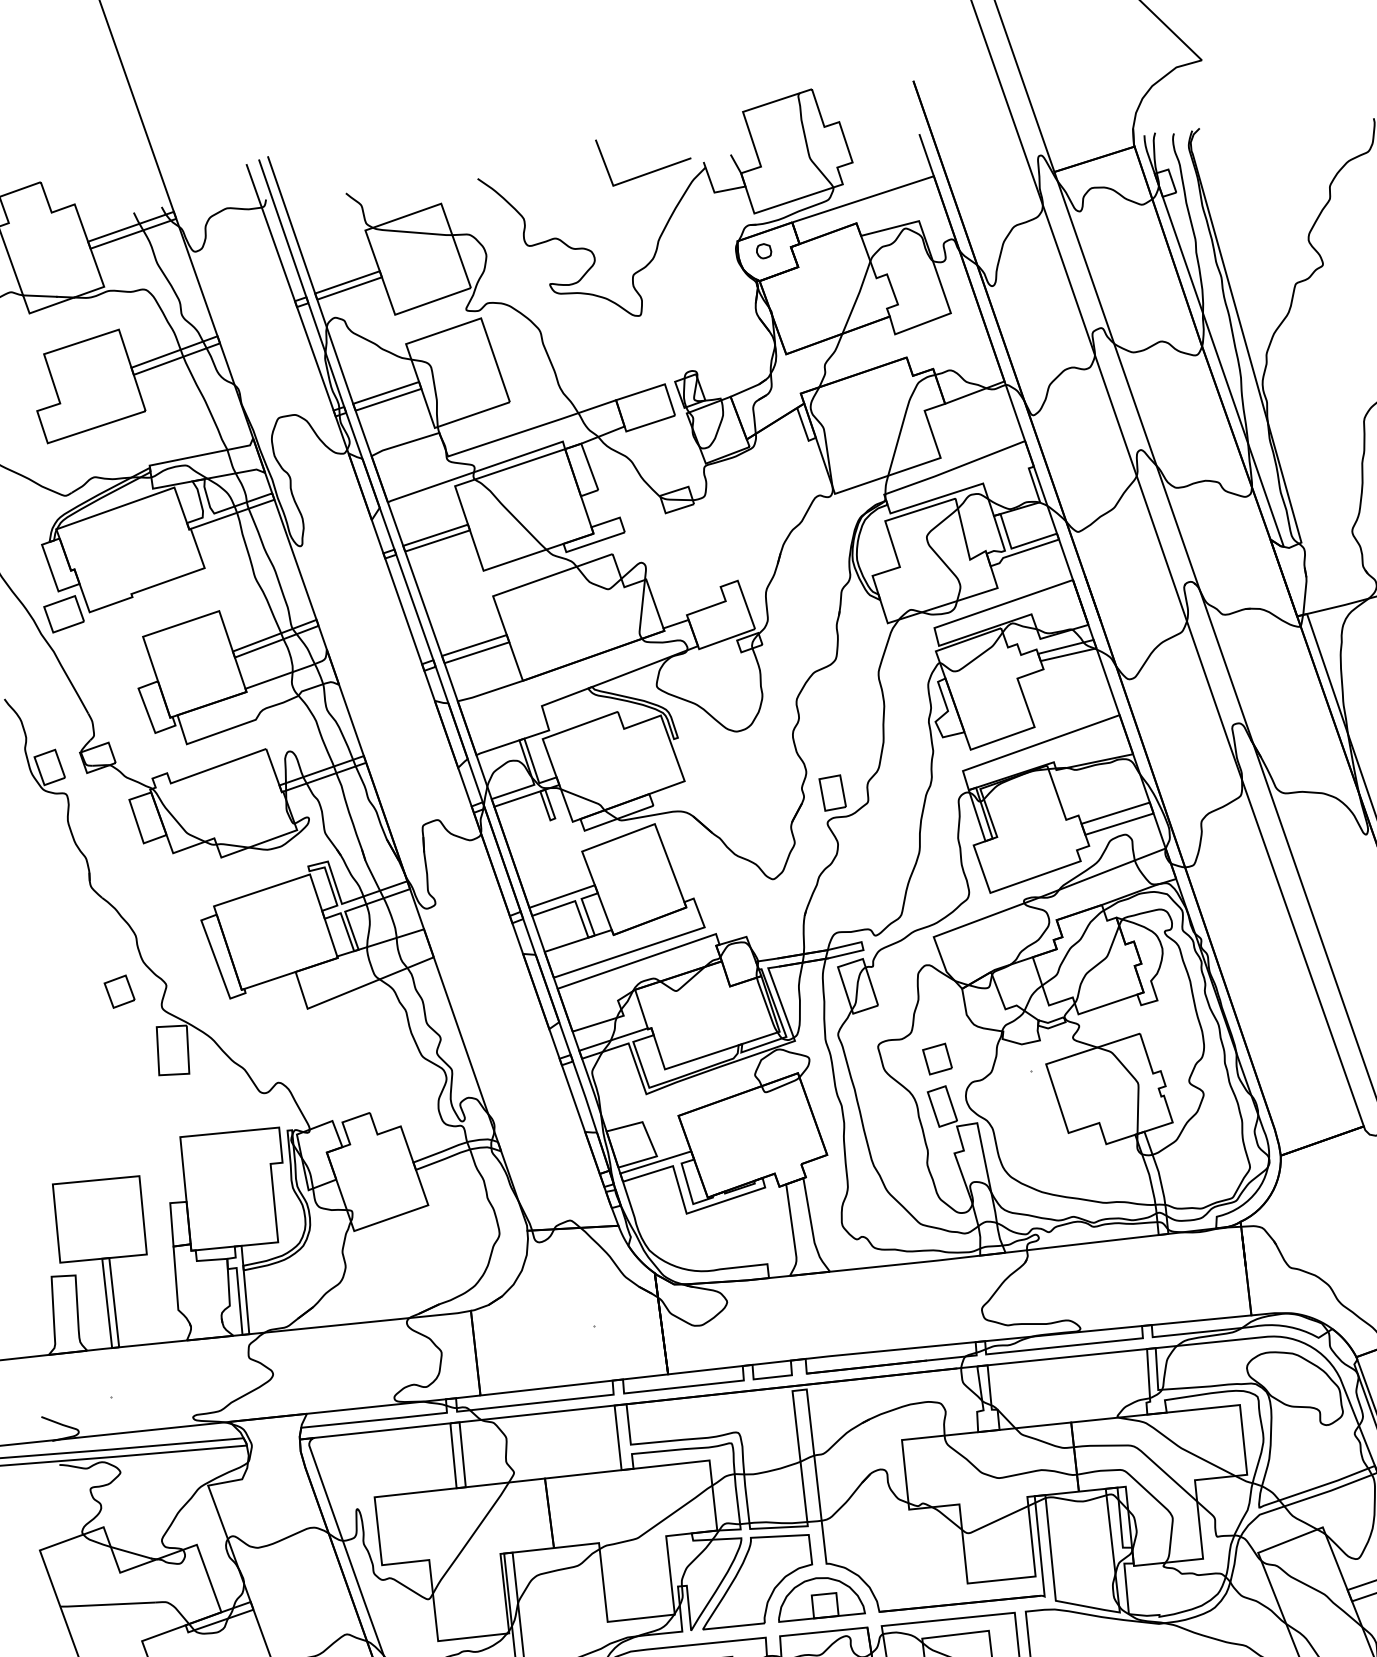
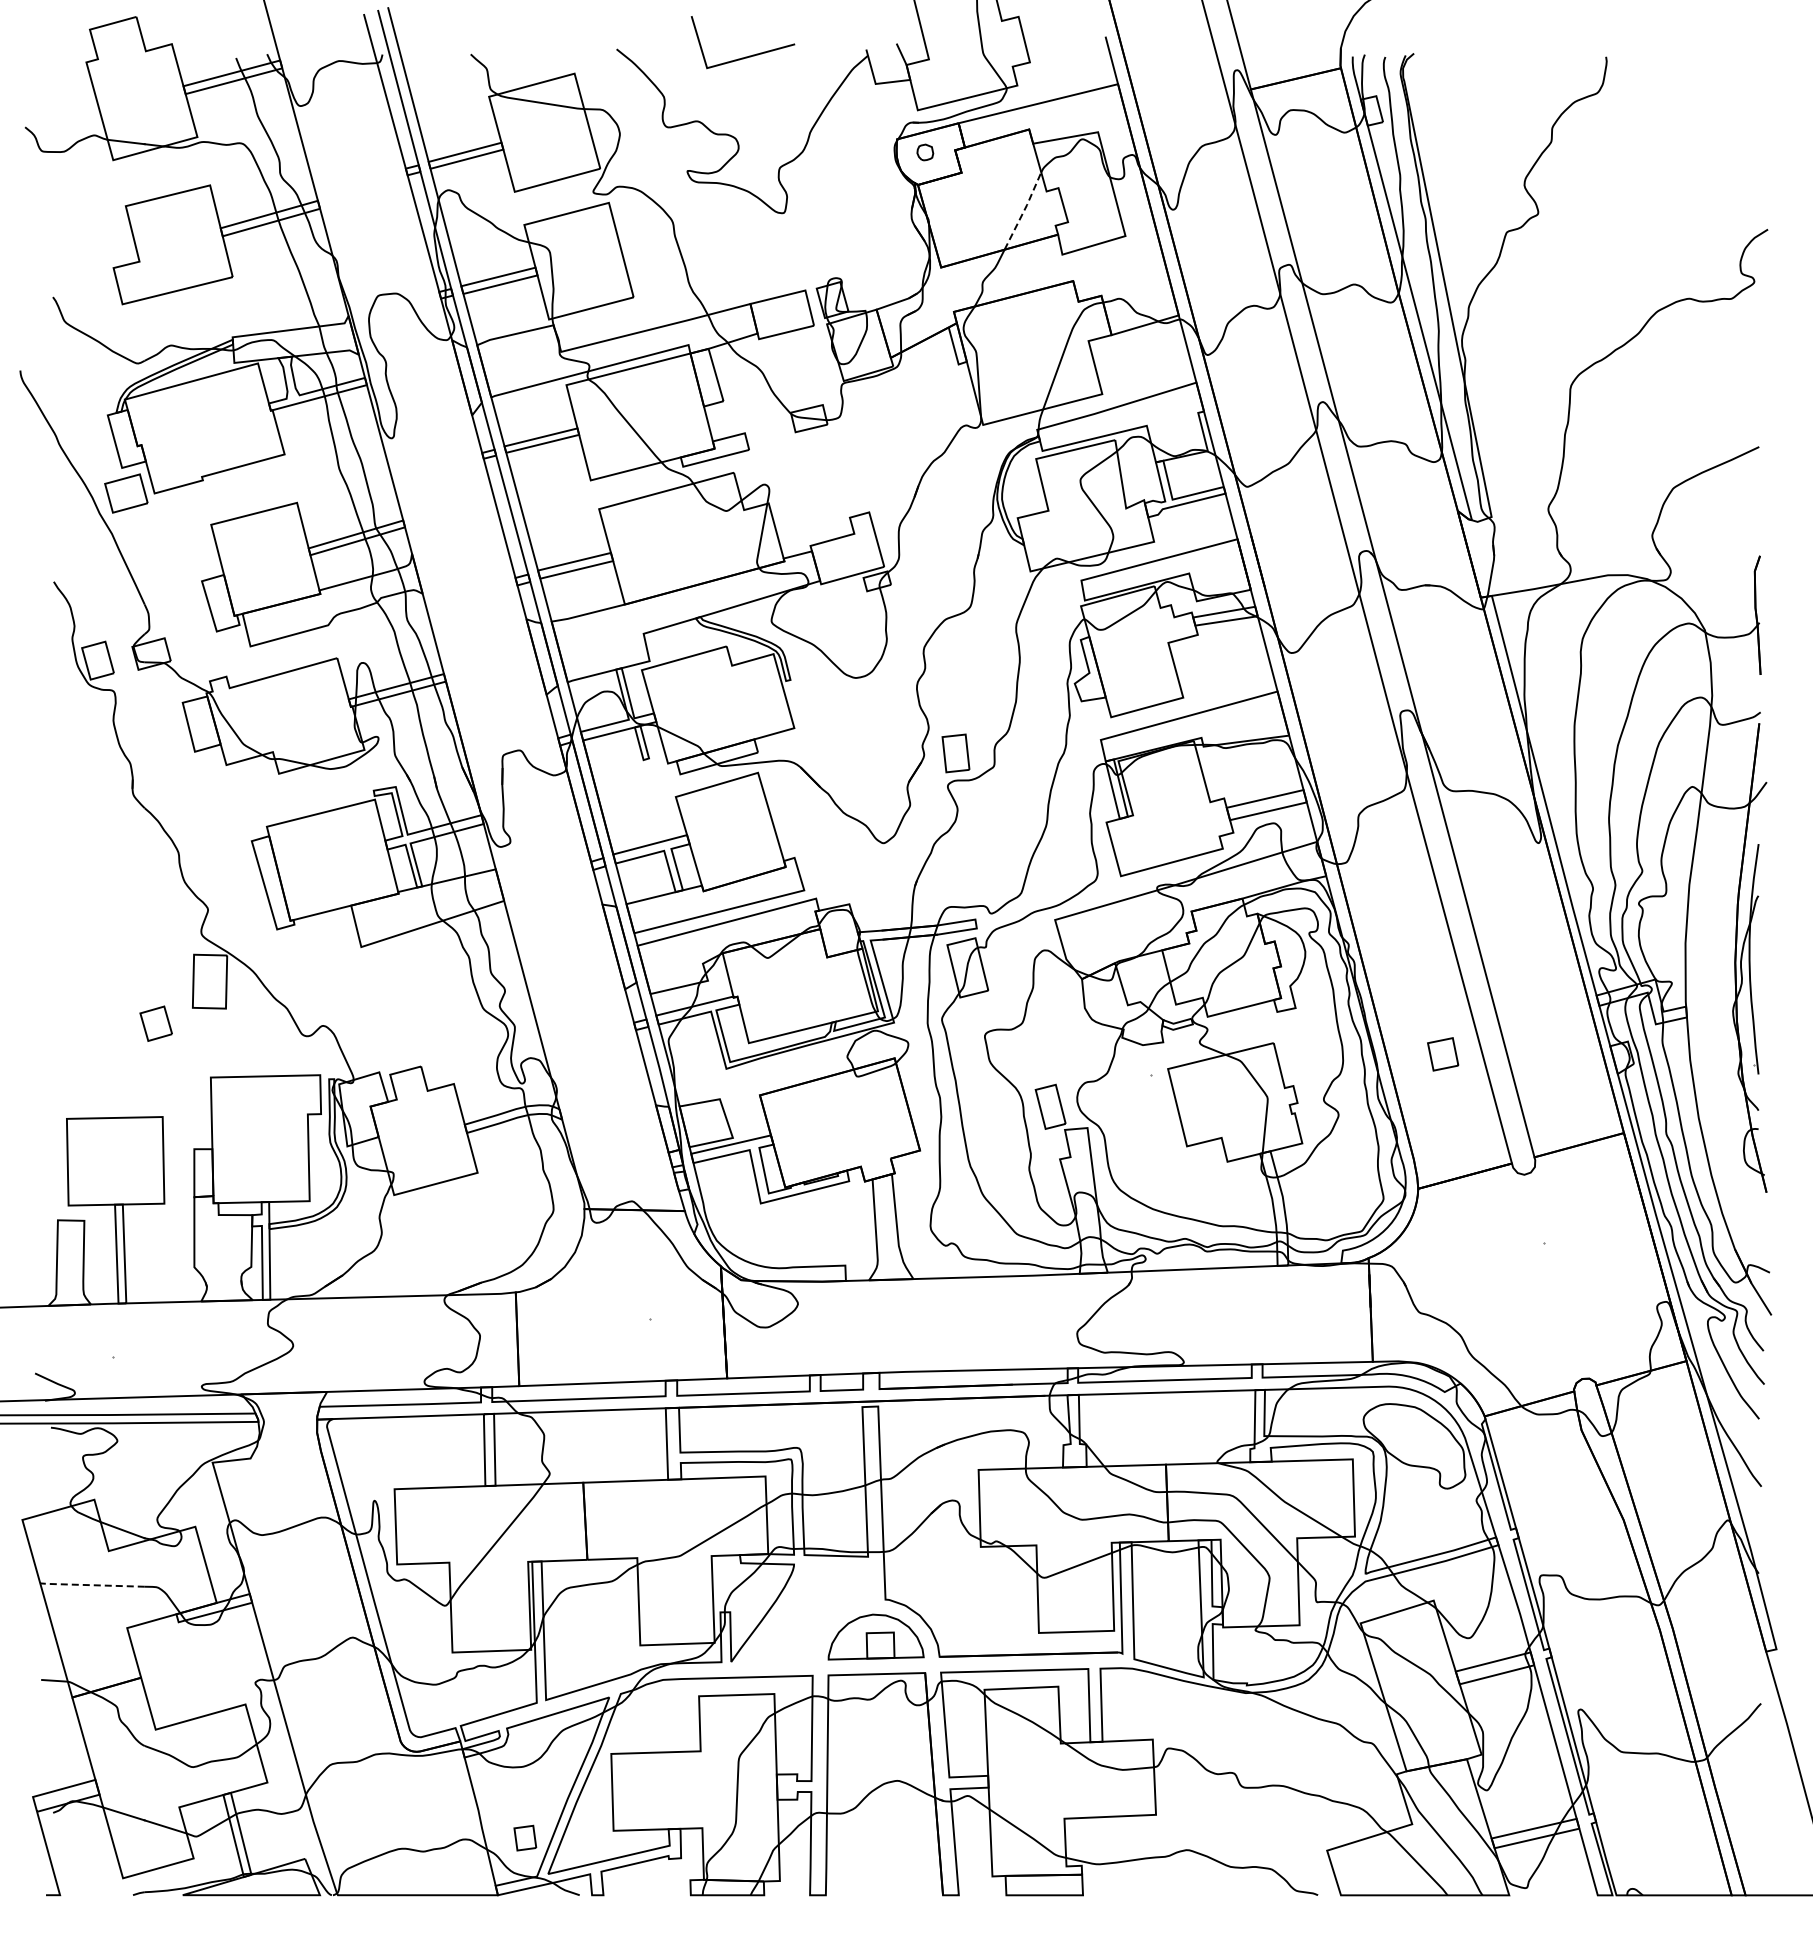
line: (647, 172) -> (745, 56), moved
line: (857, 296) -> (1024, 210), solid -> dashed
part: (118, 991) -> (155, 1023), moved
part: (937, 1059) -> (1443, 1054), moved
part: (755, 1581) -> (806, 1613), removed
line: (106, 1605) -> (91, 1585), solid -> dashed

